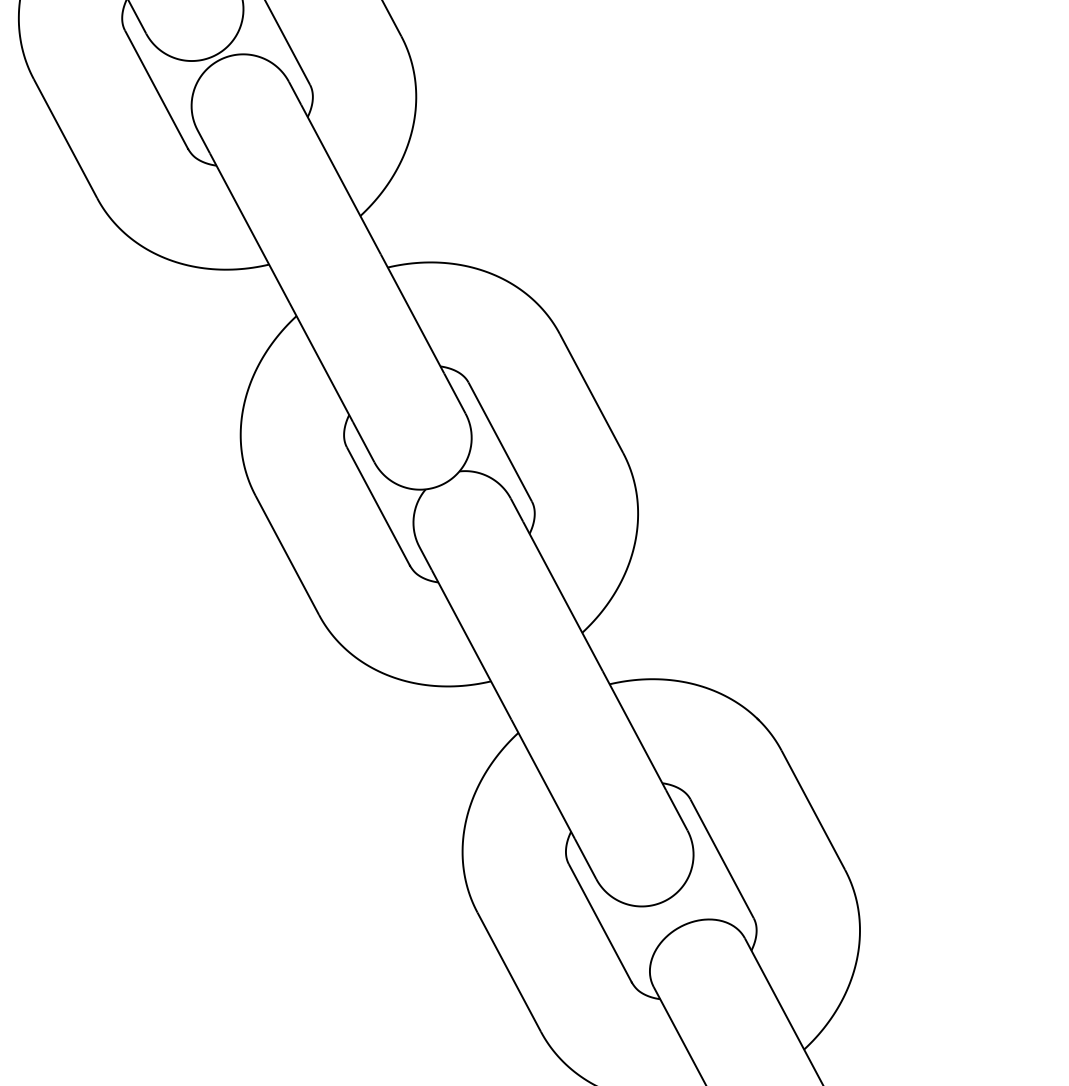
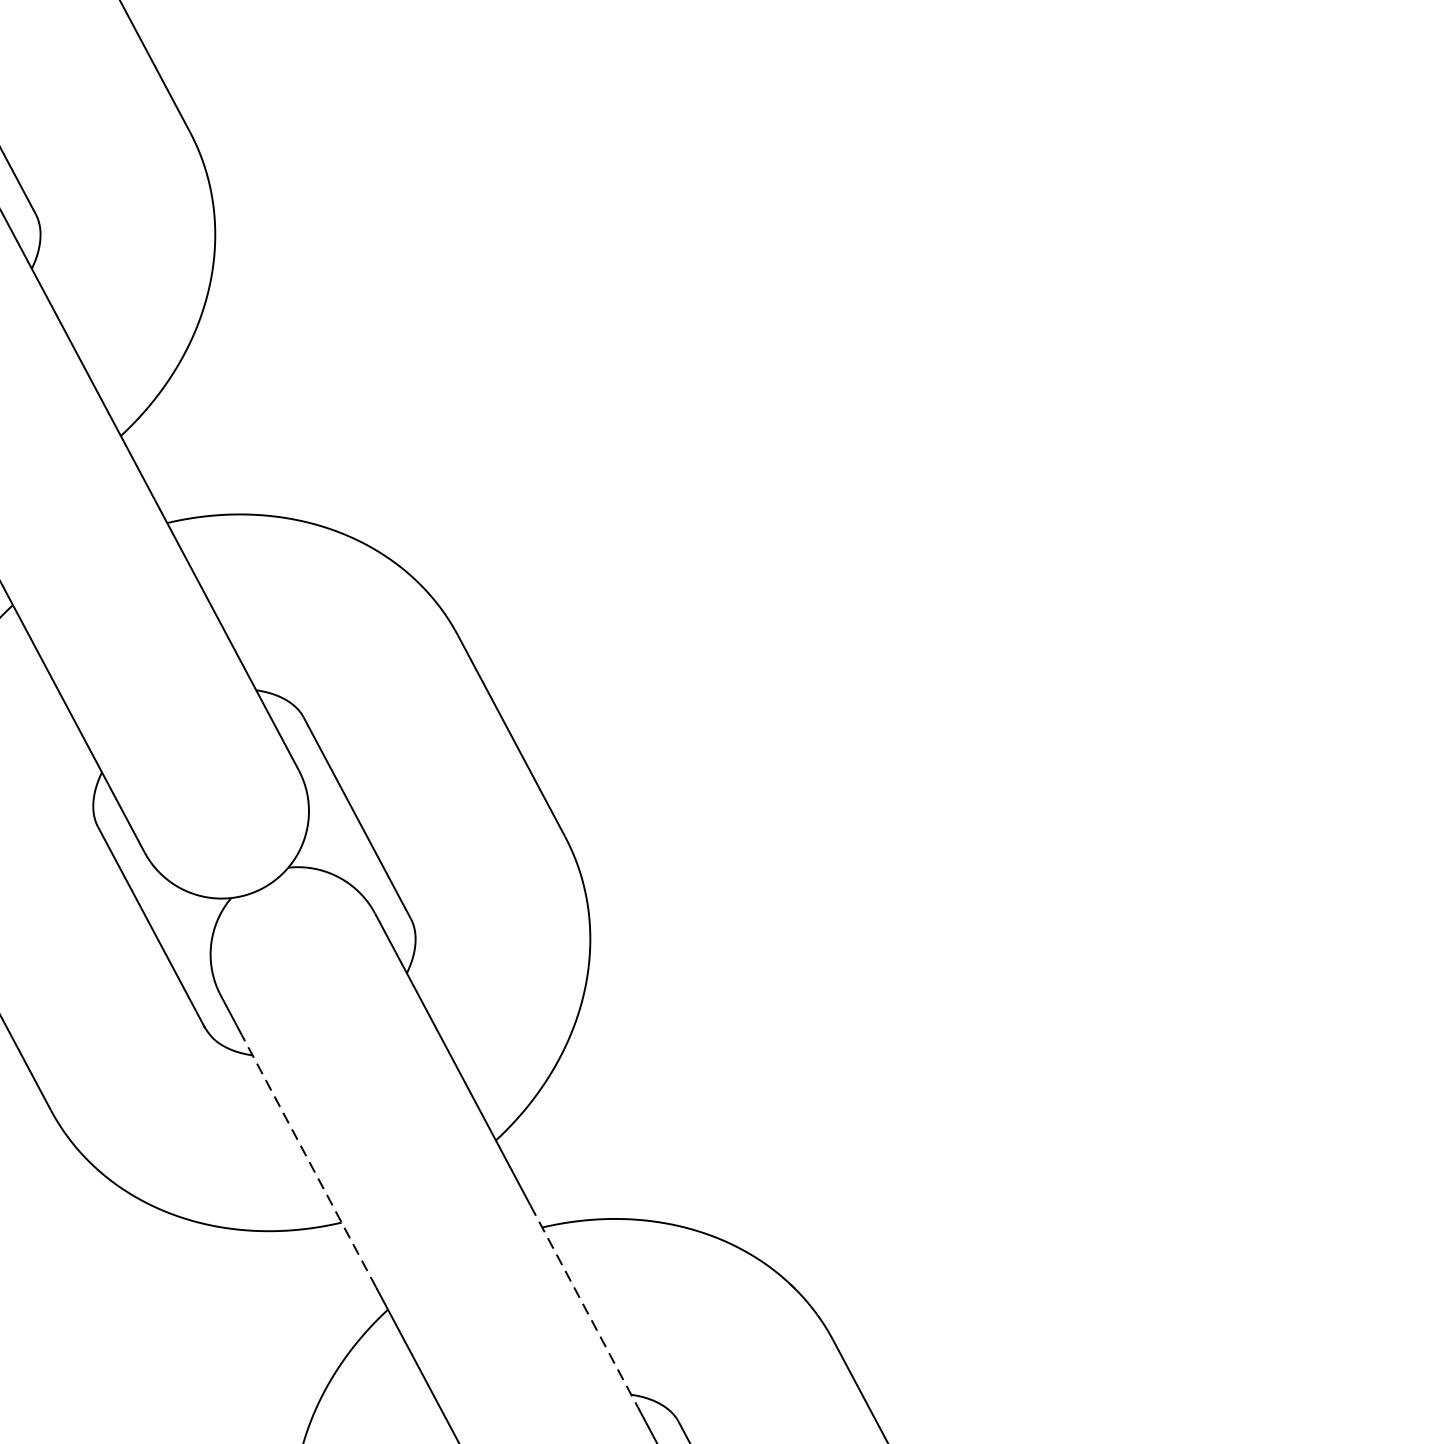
line: (471, 644) -> (308, 1160), solid -> dashed
line: (634, 731) -> (584, 1307), solid -> dashed

